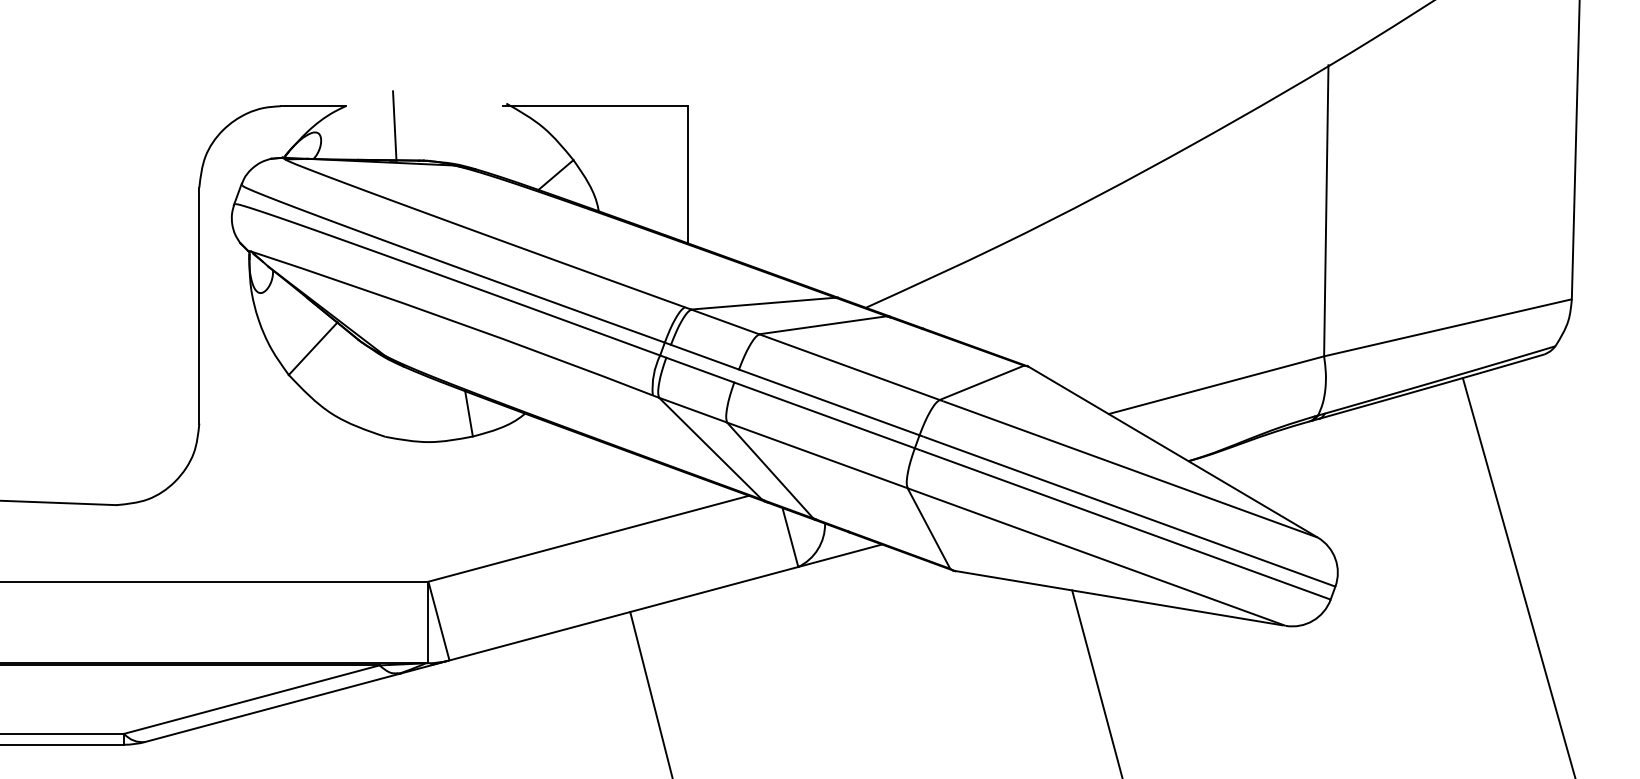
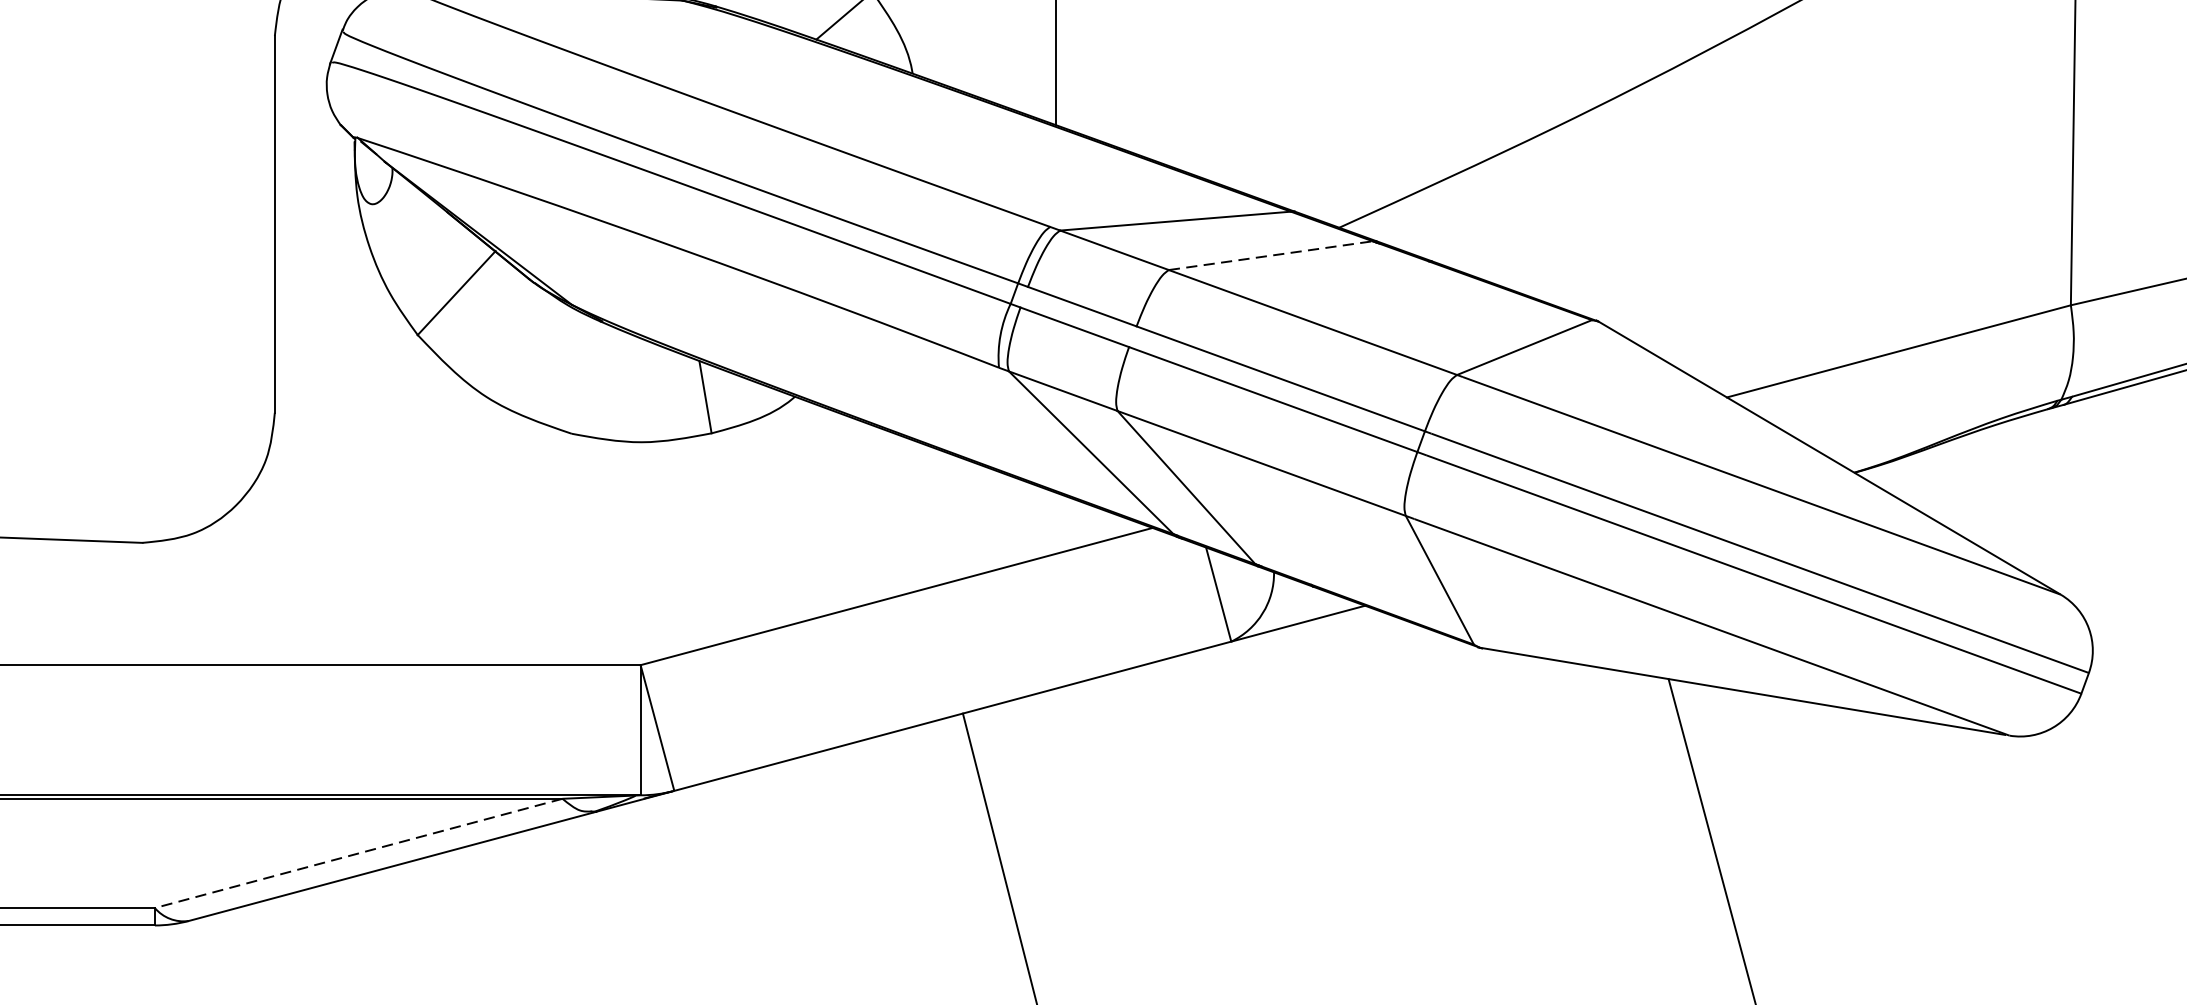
line: (823, 325) -> (1271, 256), solid -> dashed
line: (251, 699) -> (358, 853), solid -> dashed

